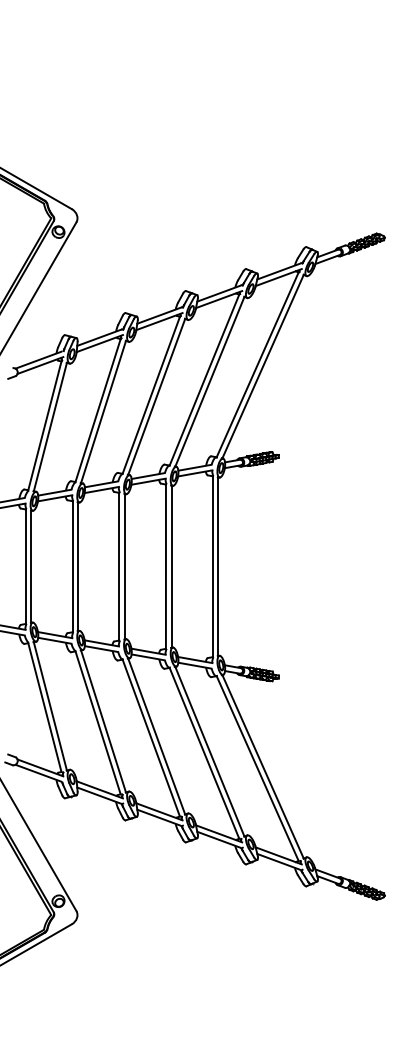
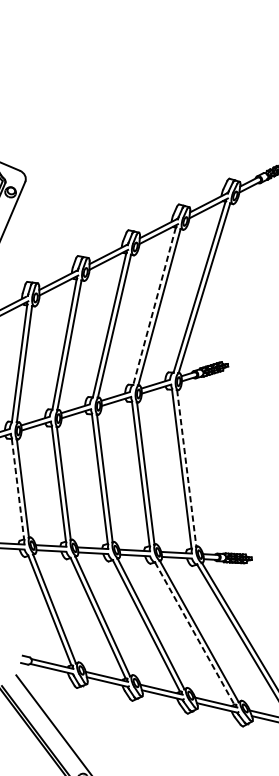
line: (204, 380) -> (154, 306), solid -> dashed
line: (25, 567) -> (17, 489), solid -> dashed
line: (218, 567) -> (187, 469), solid -> dashed
line: (204, 753) -> (194, 633), solid -> dashed

